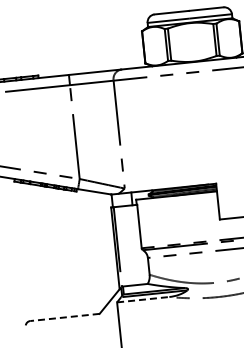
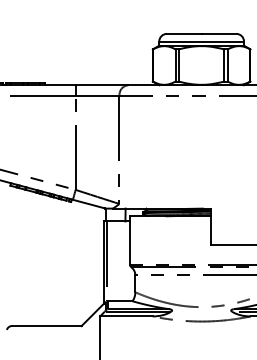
line: (143, 299) -> (126, 316), dashed -> solid
line: (64, 317) -> (46, 326), dashed -> solid

